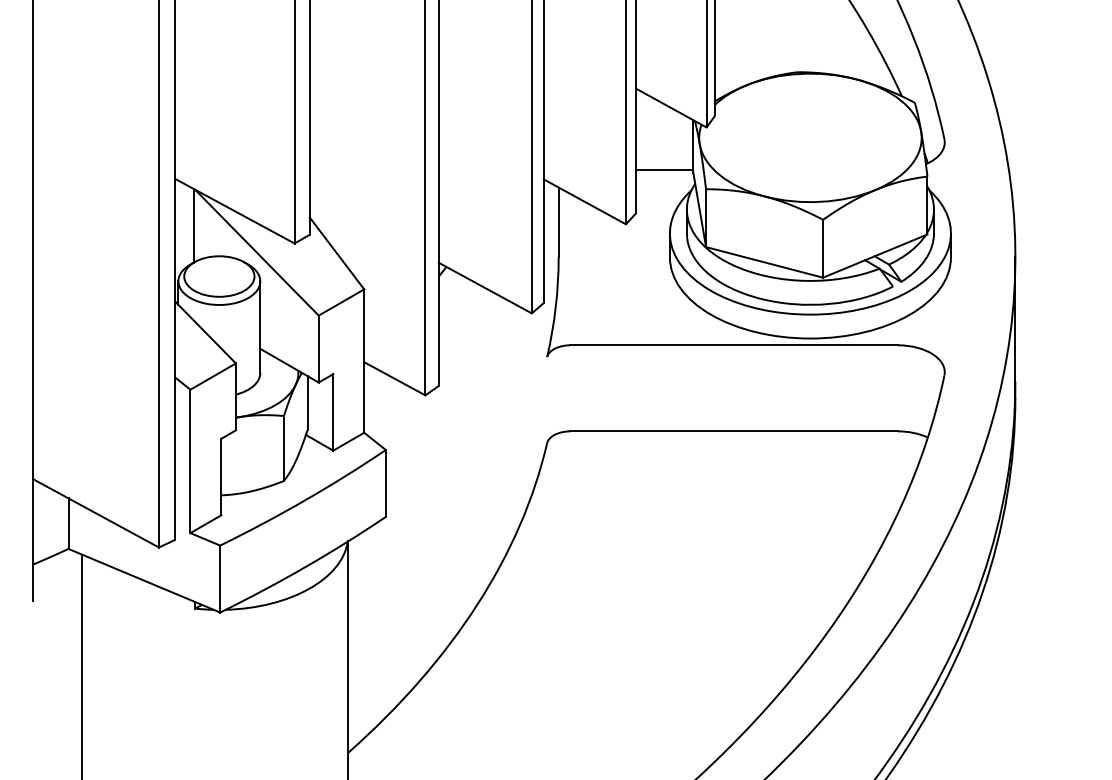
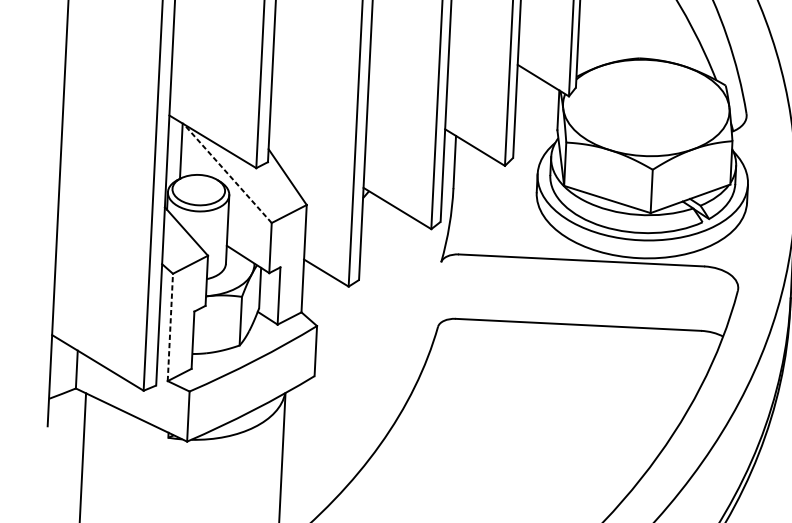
line: (664, 169) -> (535, 126), removed
line: (256, 252) -> (227, 173), solid -> dashed
line: (190, 461) -> (170, 327), solid -> dashed

